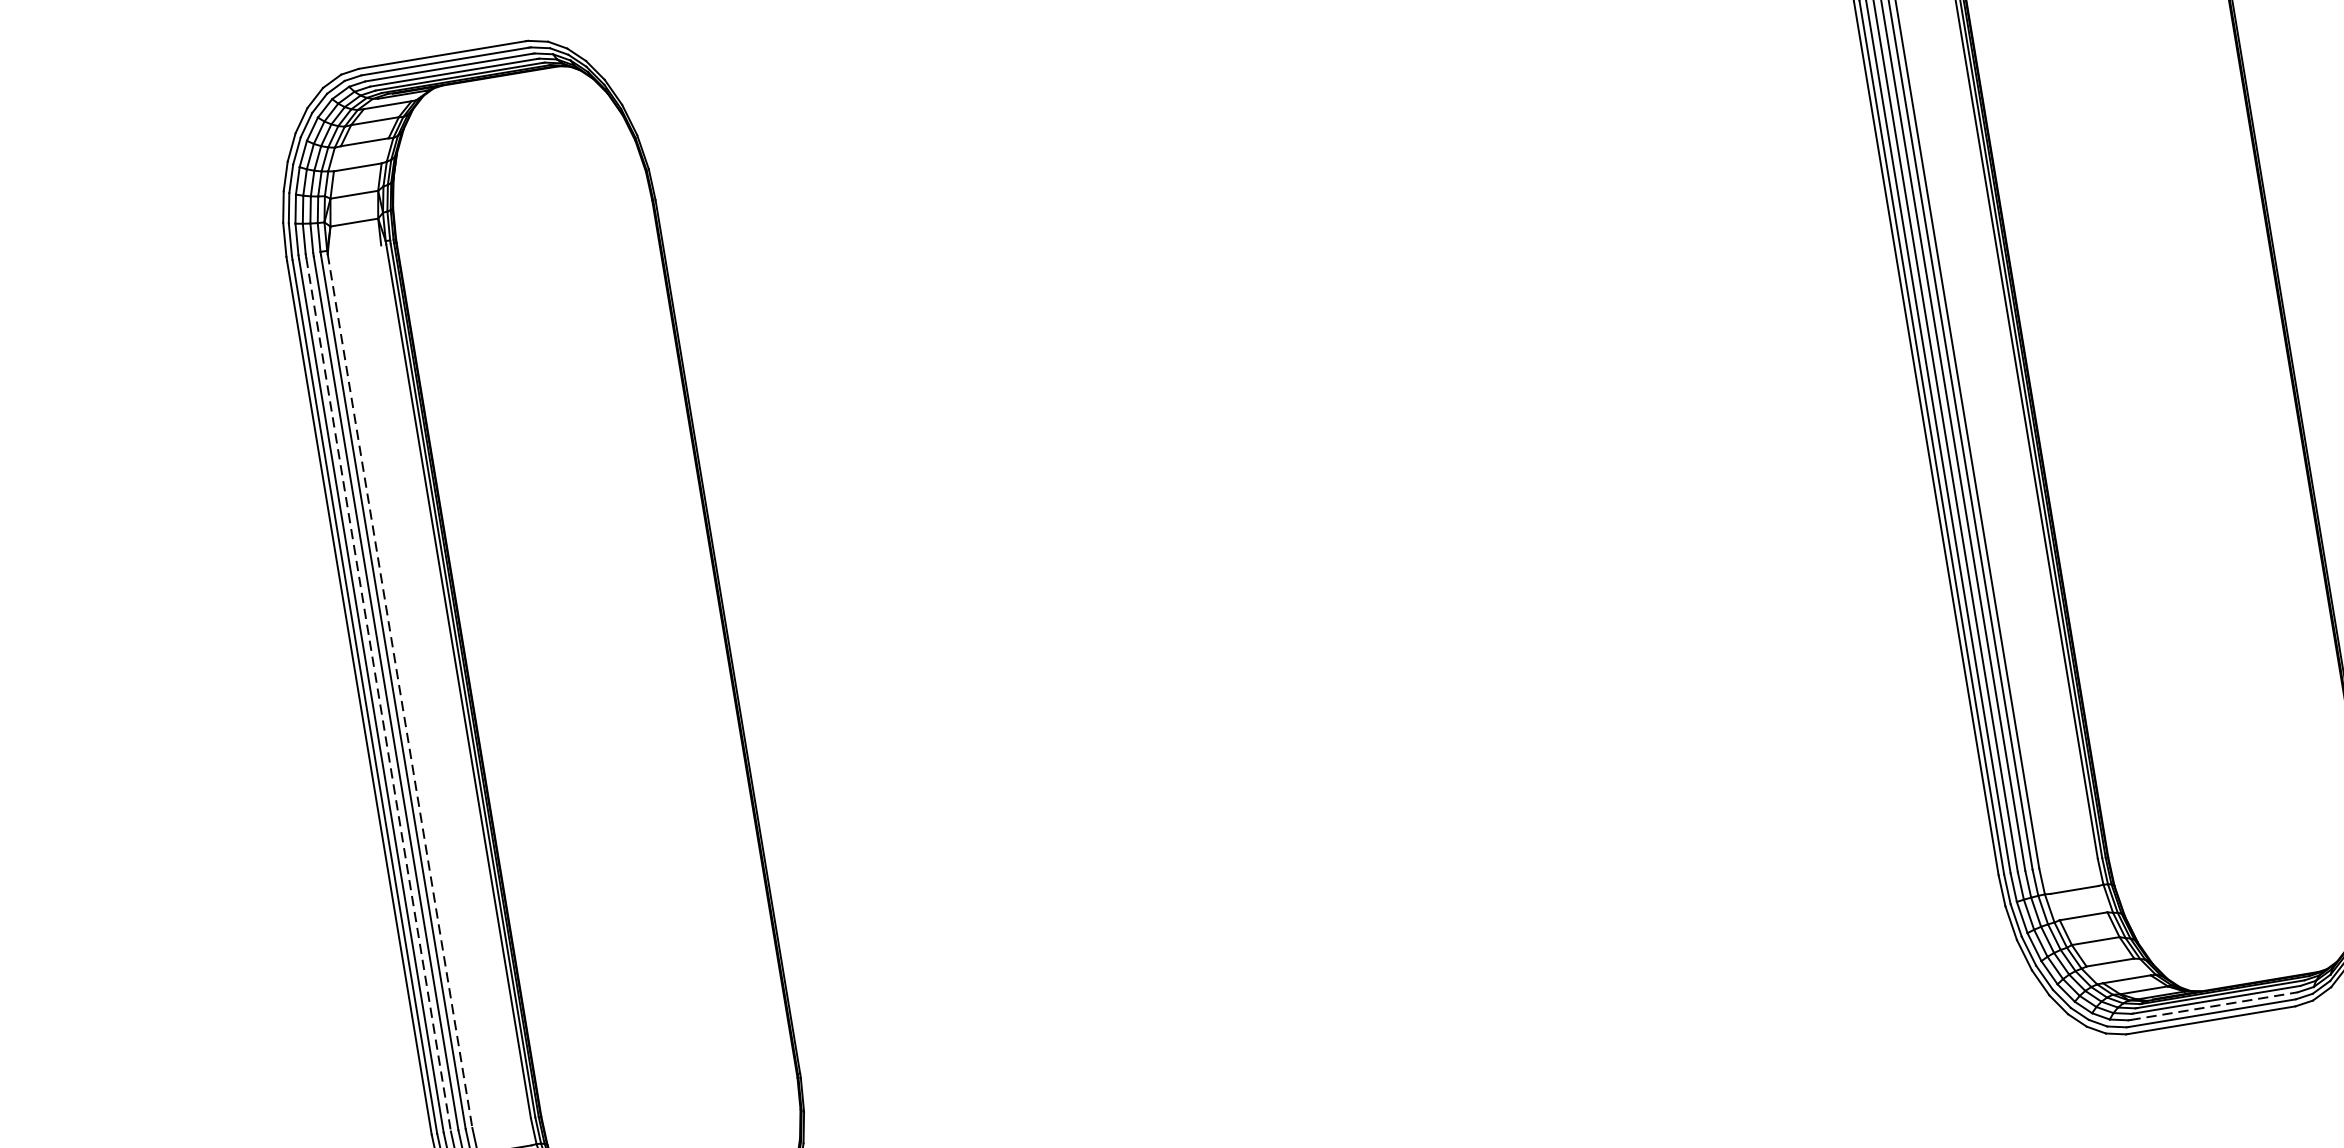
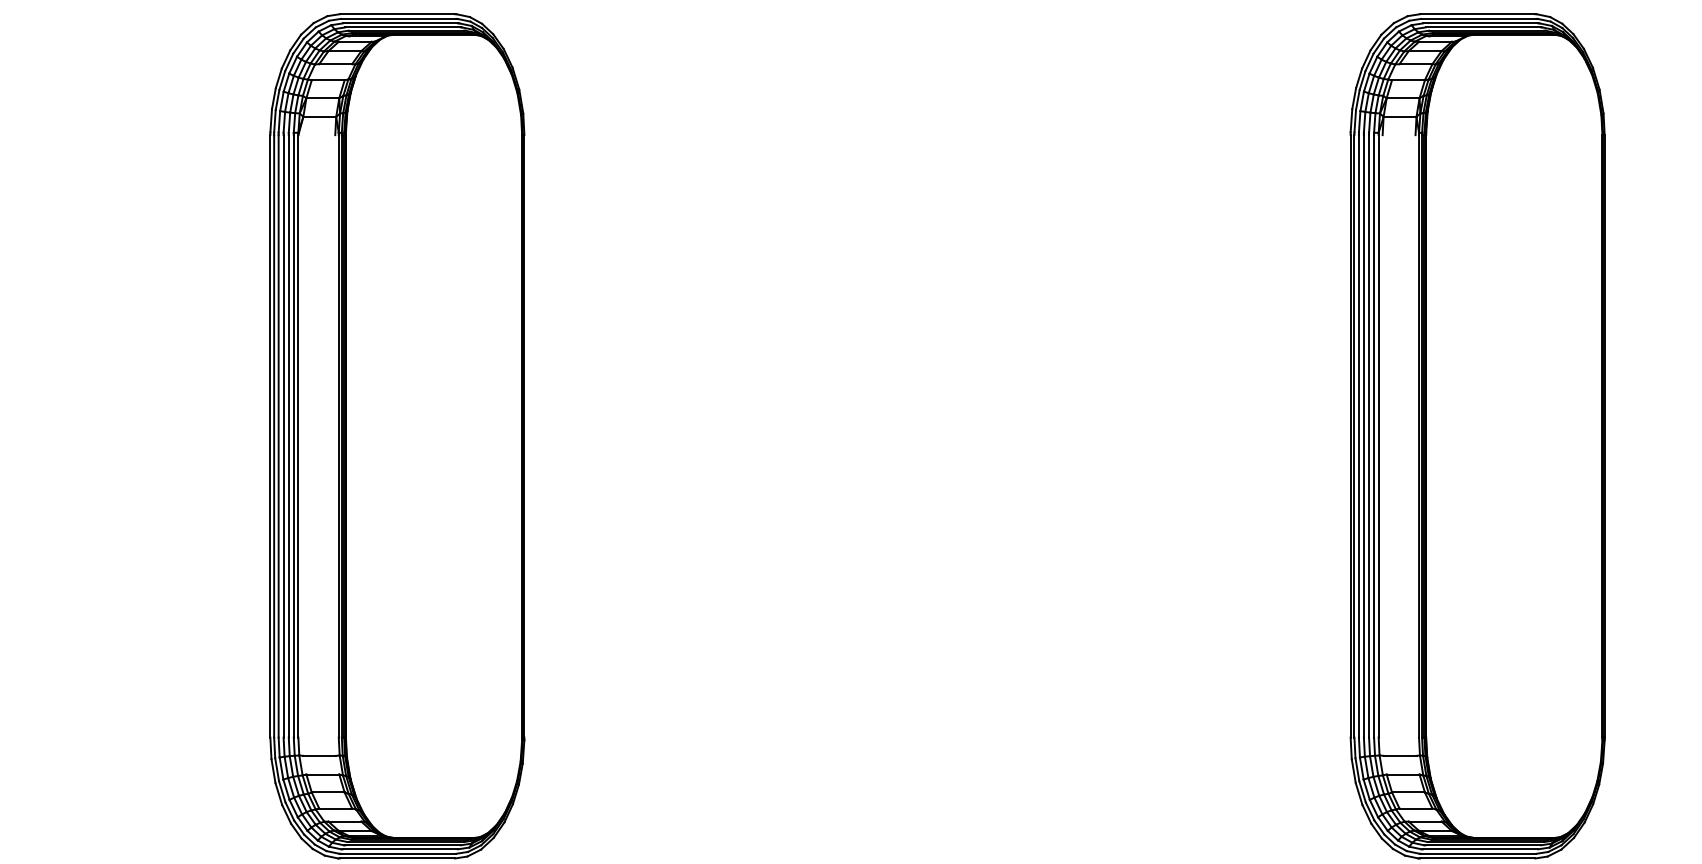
line: (400, 691) -> (298, 436), dashed -> solid
line: (378, 694) -> (283, 436), dashed -> solid
line: (2213, 1006) -> (1480, 849), dashed -> solid

